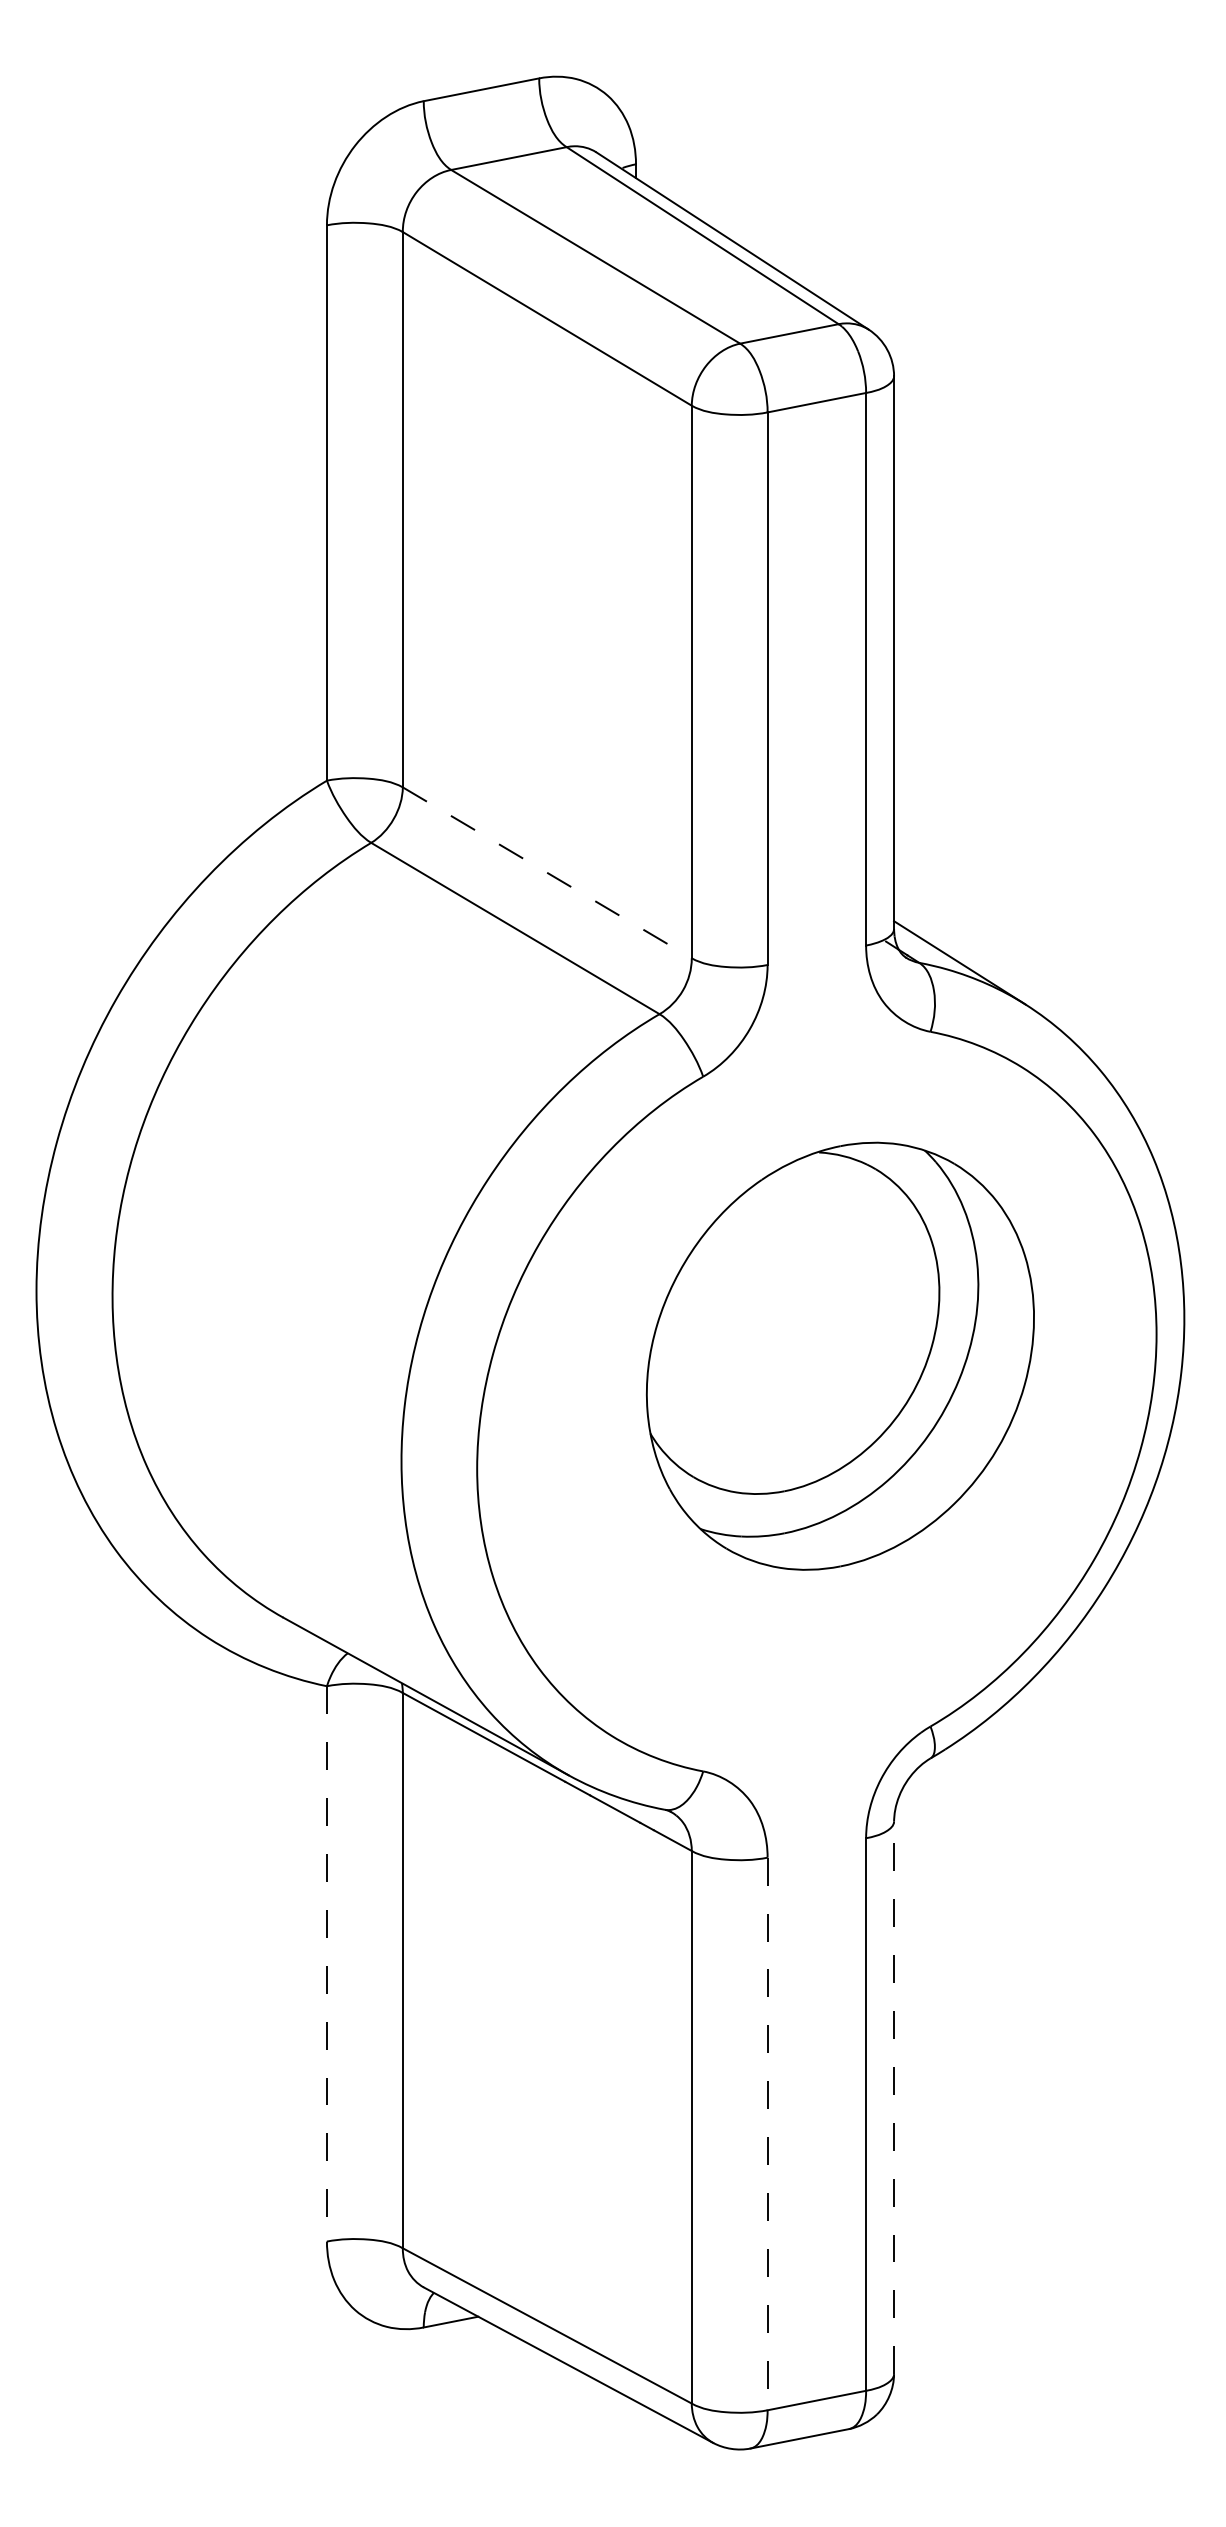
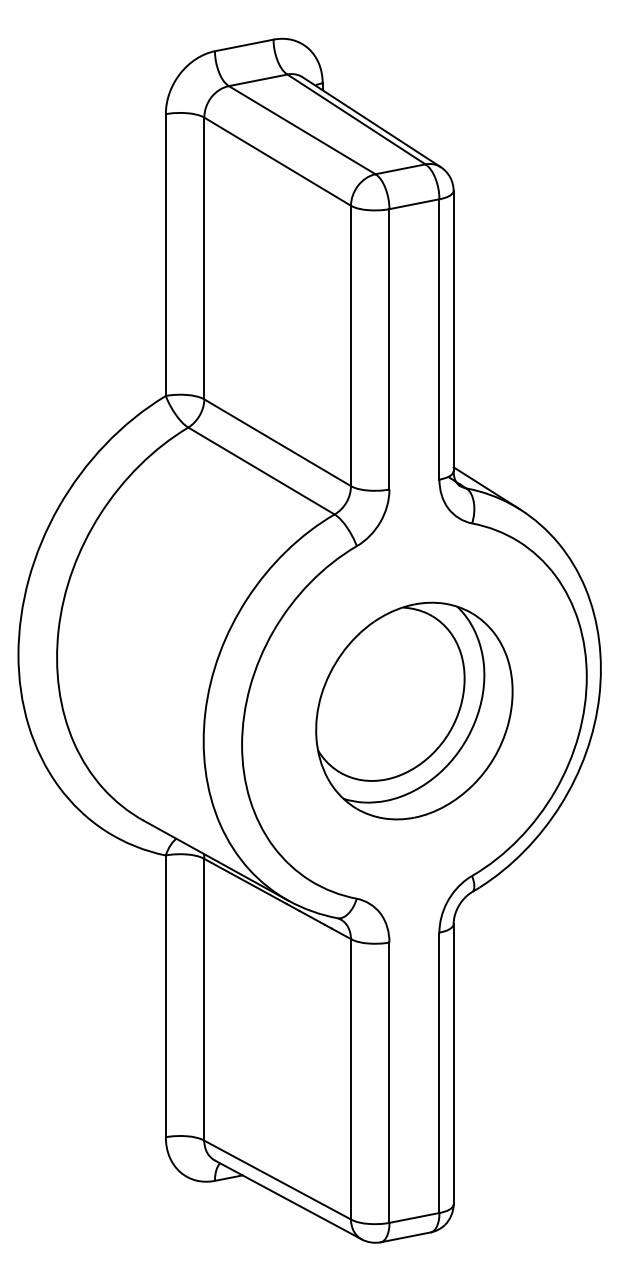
line: (548, 874) -> (278, 443), dashed -> solid
part: (840, 1355) -> (414, 710), moved
line: (326, 1964) -> (165, 996), dashed -> solid
line: (893, 2096) -> (453, 1063), dashed -> solid
line: (767, 2135) -> (389, 1083), dashed -> solid

